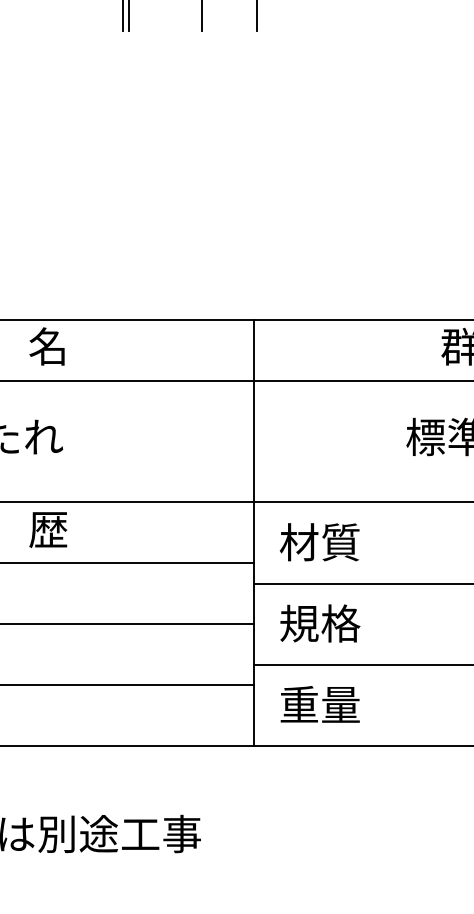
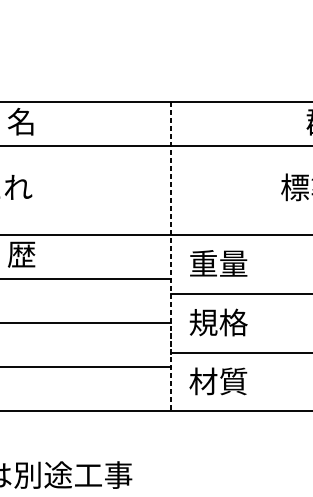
line: (253, 533) -> (170, 257), solid -> dashed
text: (319, 542) -> (218, 263), 材質 -> 重量
text: (319, 704) -> (218, 381), 重量 -> 材質

